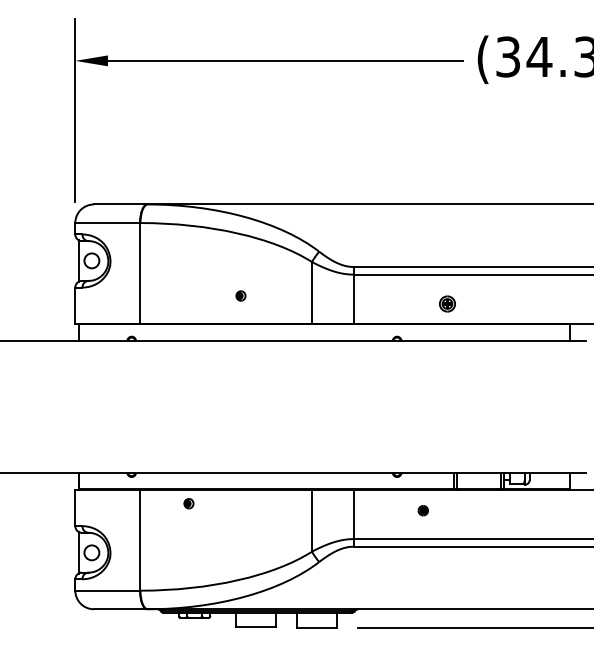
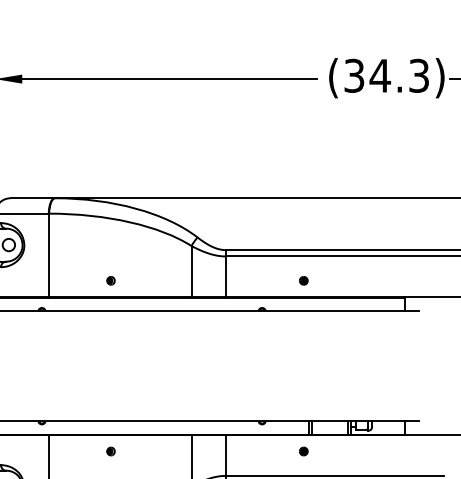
part: (240, 295) -> (110, 280), moved
part: (446, 303) -> (303, 280), size x0.62
part: (188, 503) -> (110, 451), moved
part: (422, 510) -> (303, 451), moved

